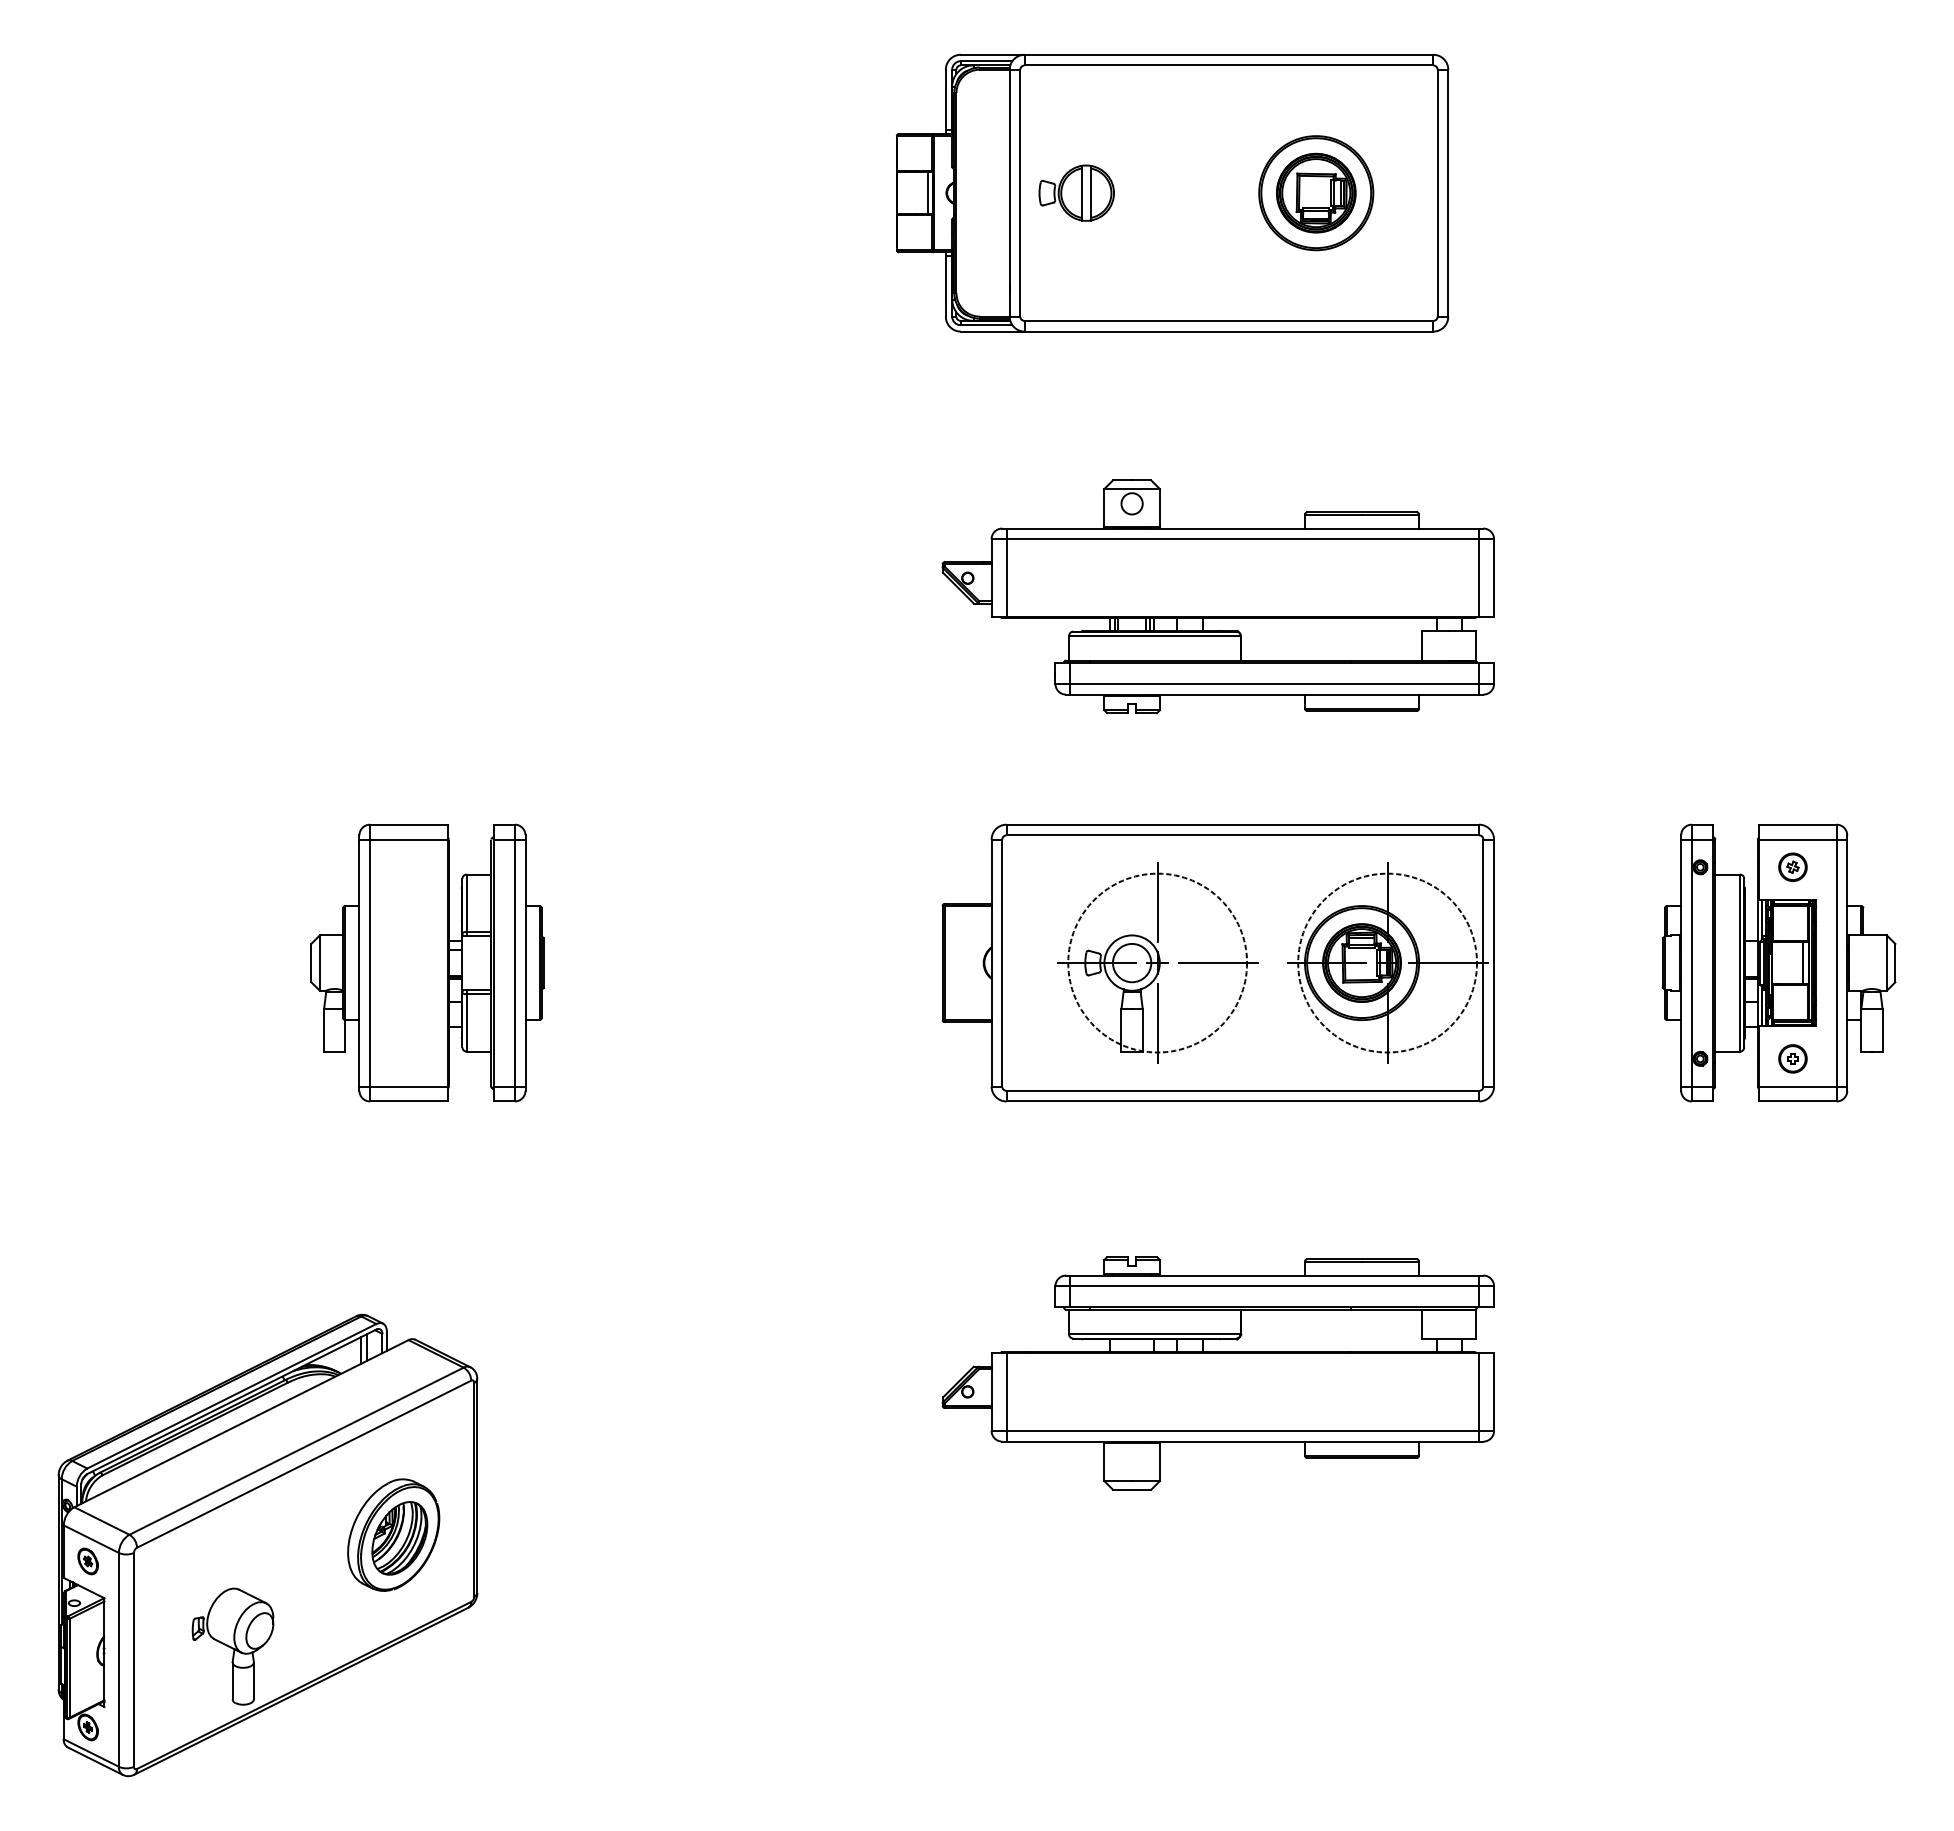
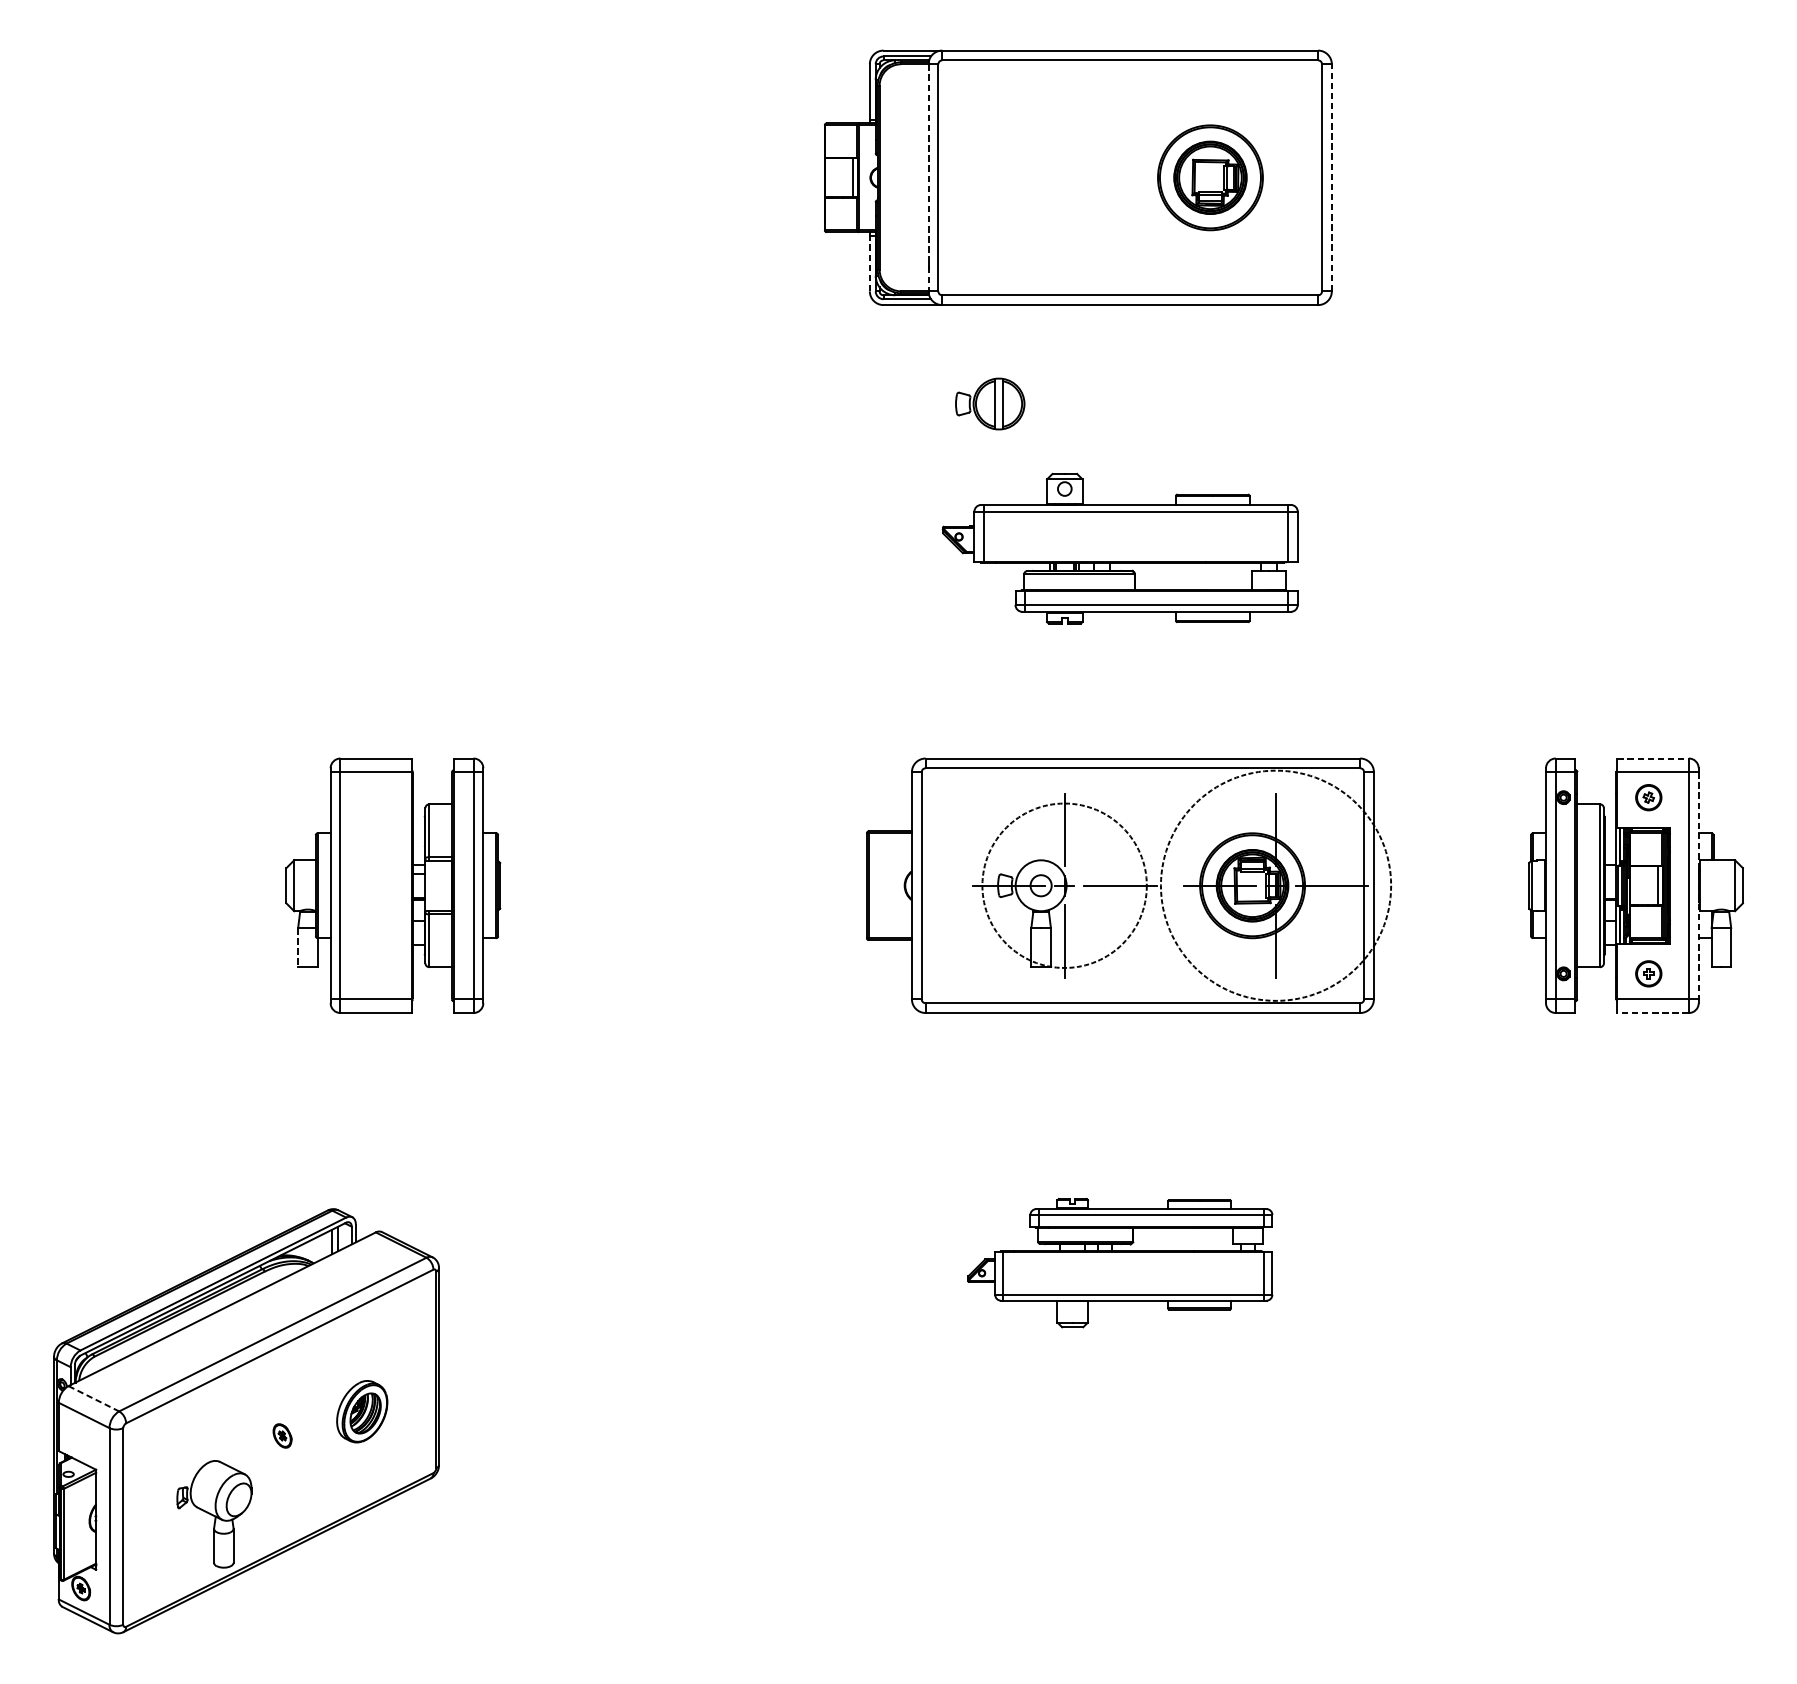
part: (1076, 192) -> (989, 403), moved
line: (1448, 192) -> (1332, 177), solid -> dashed
line: (1009, 193) -> (928, 178), solid -> dashed
line: (945, 285) -> (869, 262), solid -> dashed
part: (1217, 596) -> (1119, 548), size x0.7
line: (1797, 824) -> (1652, 758), solid -> dashed
circle: (1131, 962) -> (1040, 885), size x0.6
circle: (1387, 962) -> (1275, 885), size x1.4
line: (1847, 963) -> (1698, 886), solid -> dashed
line: (324, 1030) -> (298, 947), solid -> dashed
line: (1797, 1101) -> (1652, 1013), solid -> dashed
part: (1217, 1373) -> (1119, 1263), size x0.6
line: (101, 1521) -> (93, 1399), solid -> dashed
part: (393, 1534) -> (361, 1411), size x0.6
part: (87, 1561) -> (281, 1435), moved

